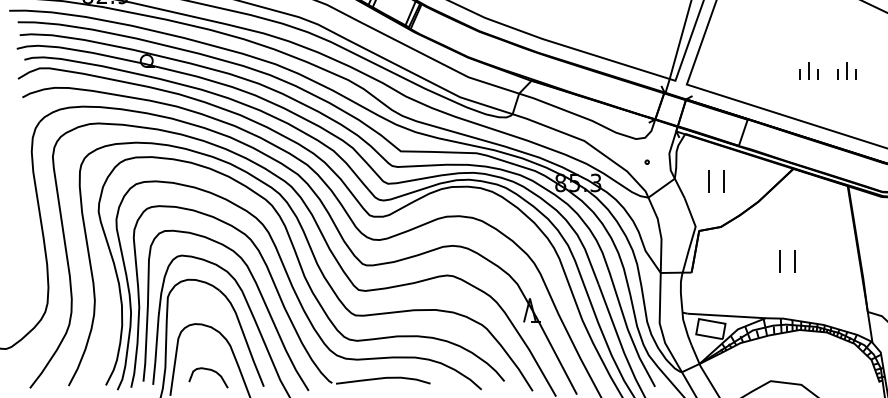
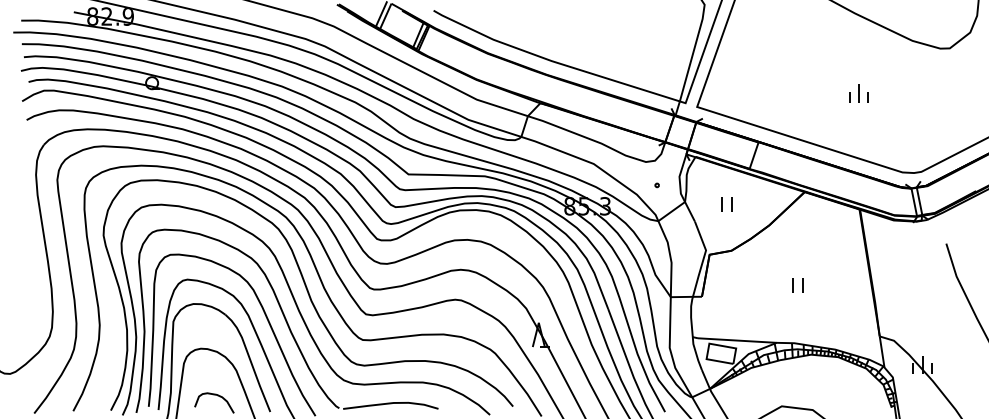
part: (809, 71) -> (820, 93), removed
part: (715, 181) -> (726, 204), size x0.62
part: (786, 261) -> (797, 285), size x0.62

